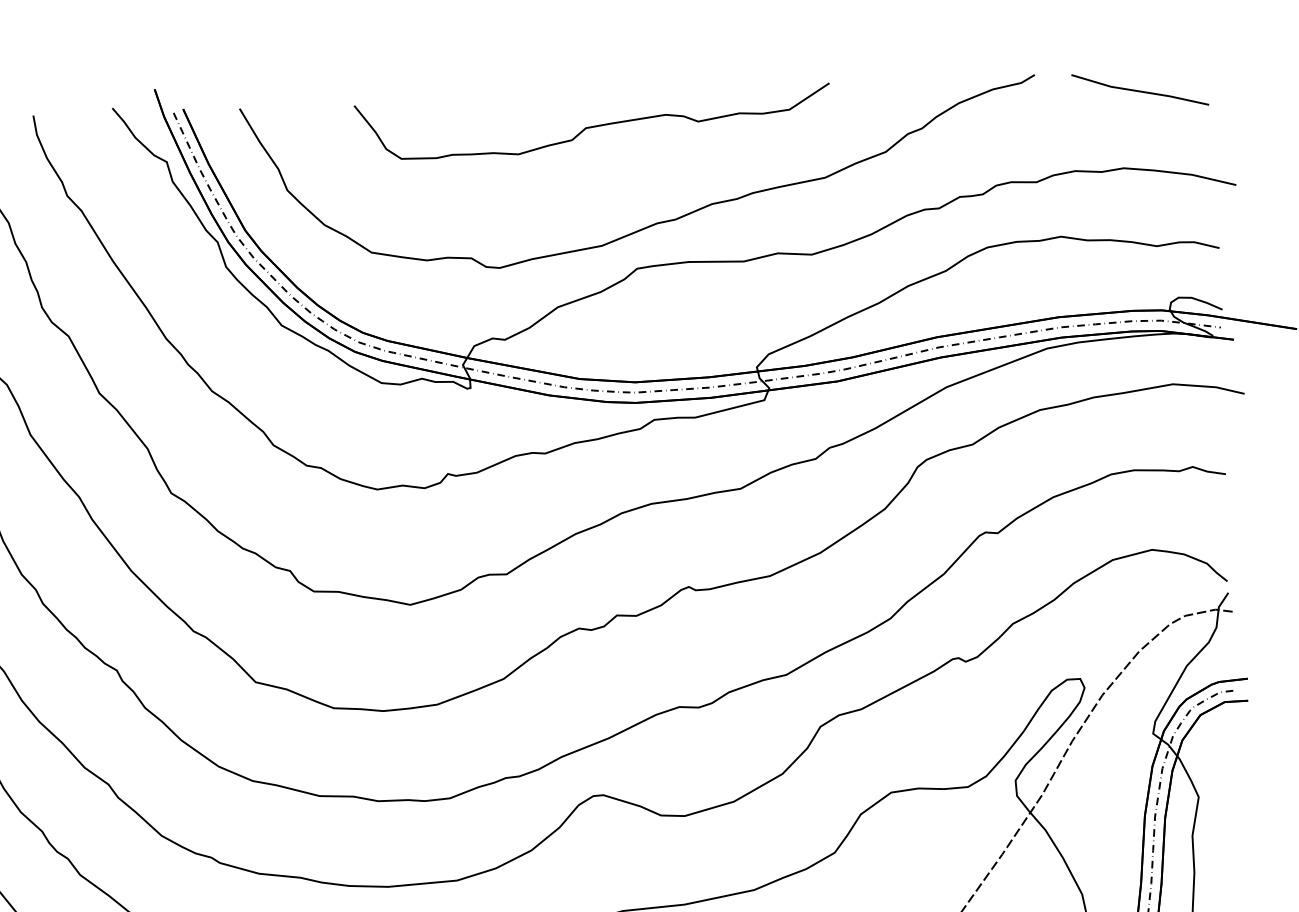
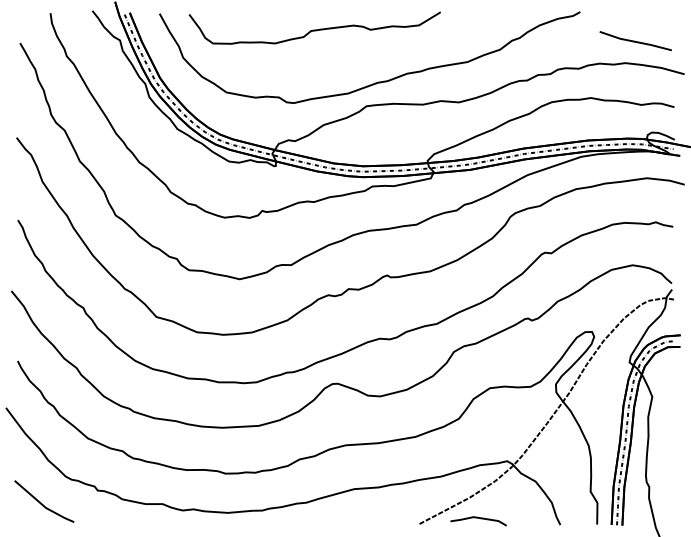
line: (1139, 90) -> (635, 41), moved
curve: (592, 125) -> (314, 29), moved

